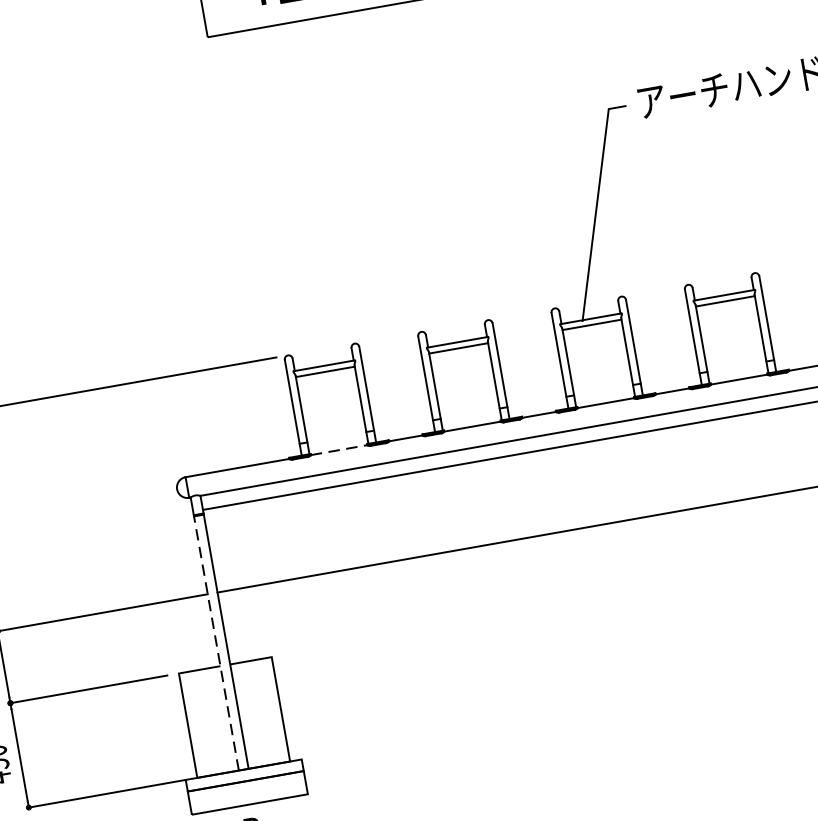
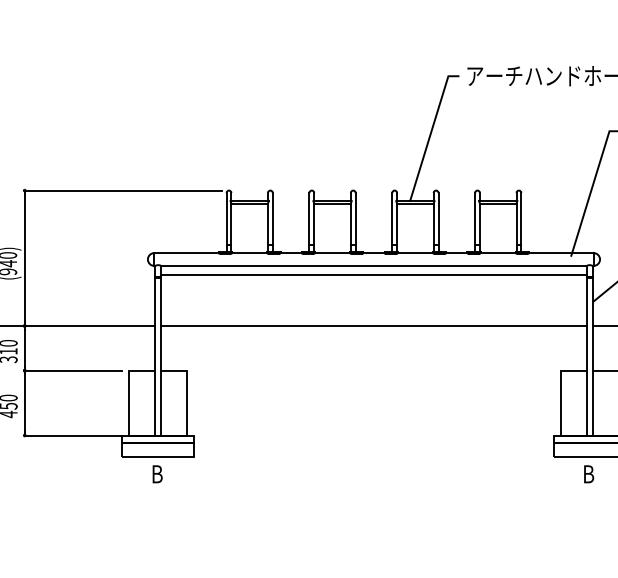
line: (338, 450) -> (249, 253), dashed -> solid
line: (216, 643) -> (155, 356), dashed -> solid

